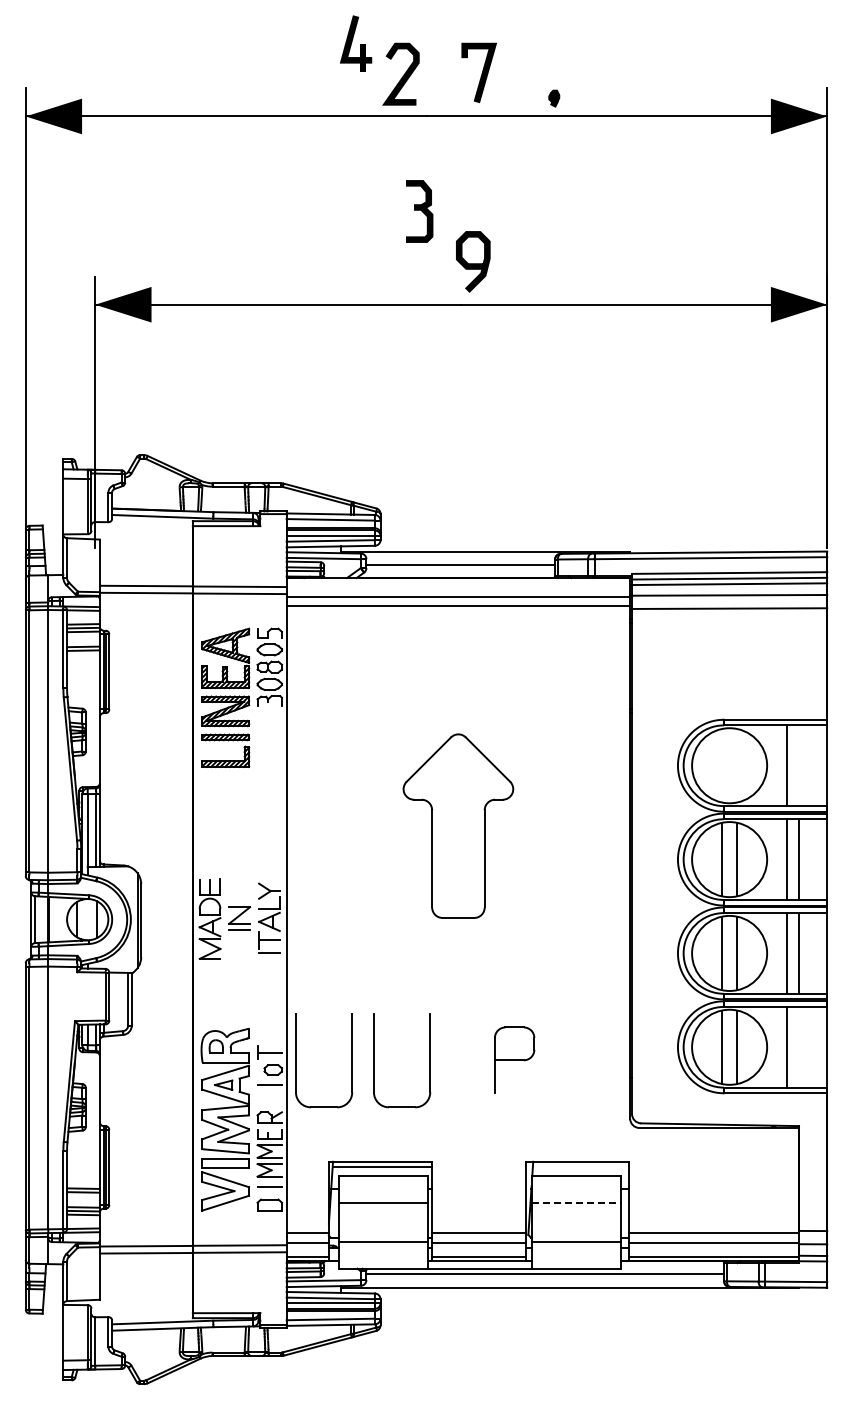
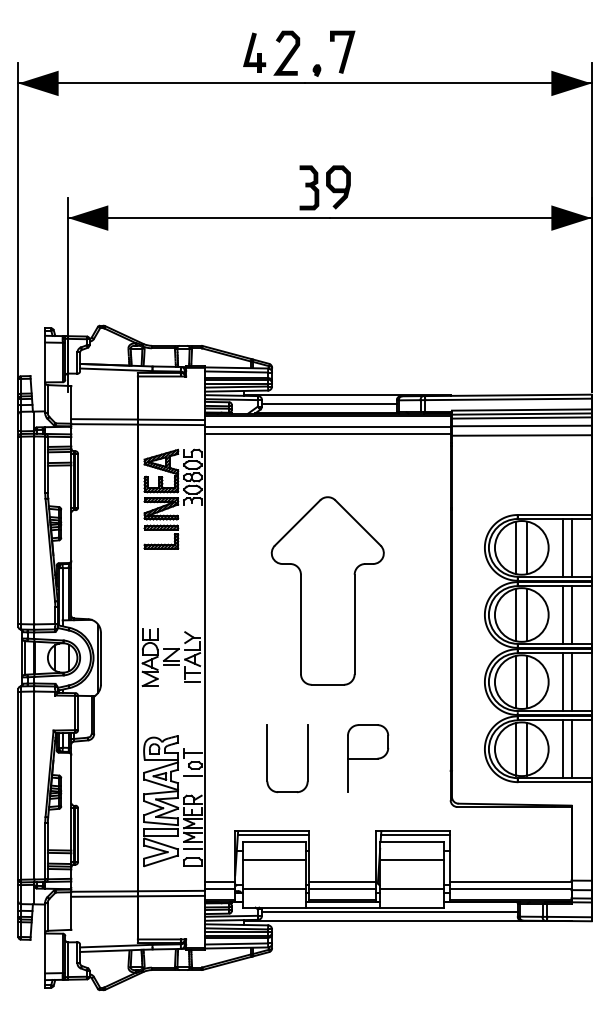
part: (356, 43) -> (254, 52), moved
part: (554, 98) -> (317, 70), moved
part: (419, 211) -> (309, 187), moved
line: (458, 581) -> (327, 416), added
line: (722, 765) -> (516, 547), added
line: (737, 765) -> (527, 547), added
line: (799, 765) -> (571, 547), added
part: (458, 826) -> (327, 591), size x1.43
line: (799, 1046) -> (571, 748), added
part: (514, 1059) -> (367, 757), size x1.43
part: (351, 1060) -> (251, 758), removed
line: (580, 1166) -> (415, 834), added
line: (576, 1202) -> (412, 860), dashed -> solid

